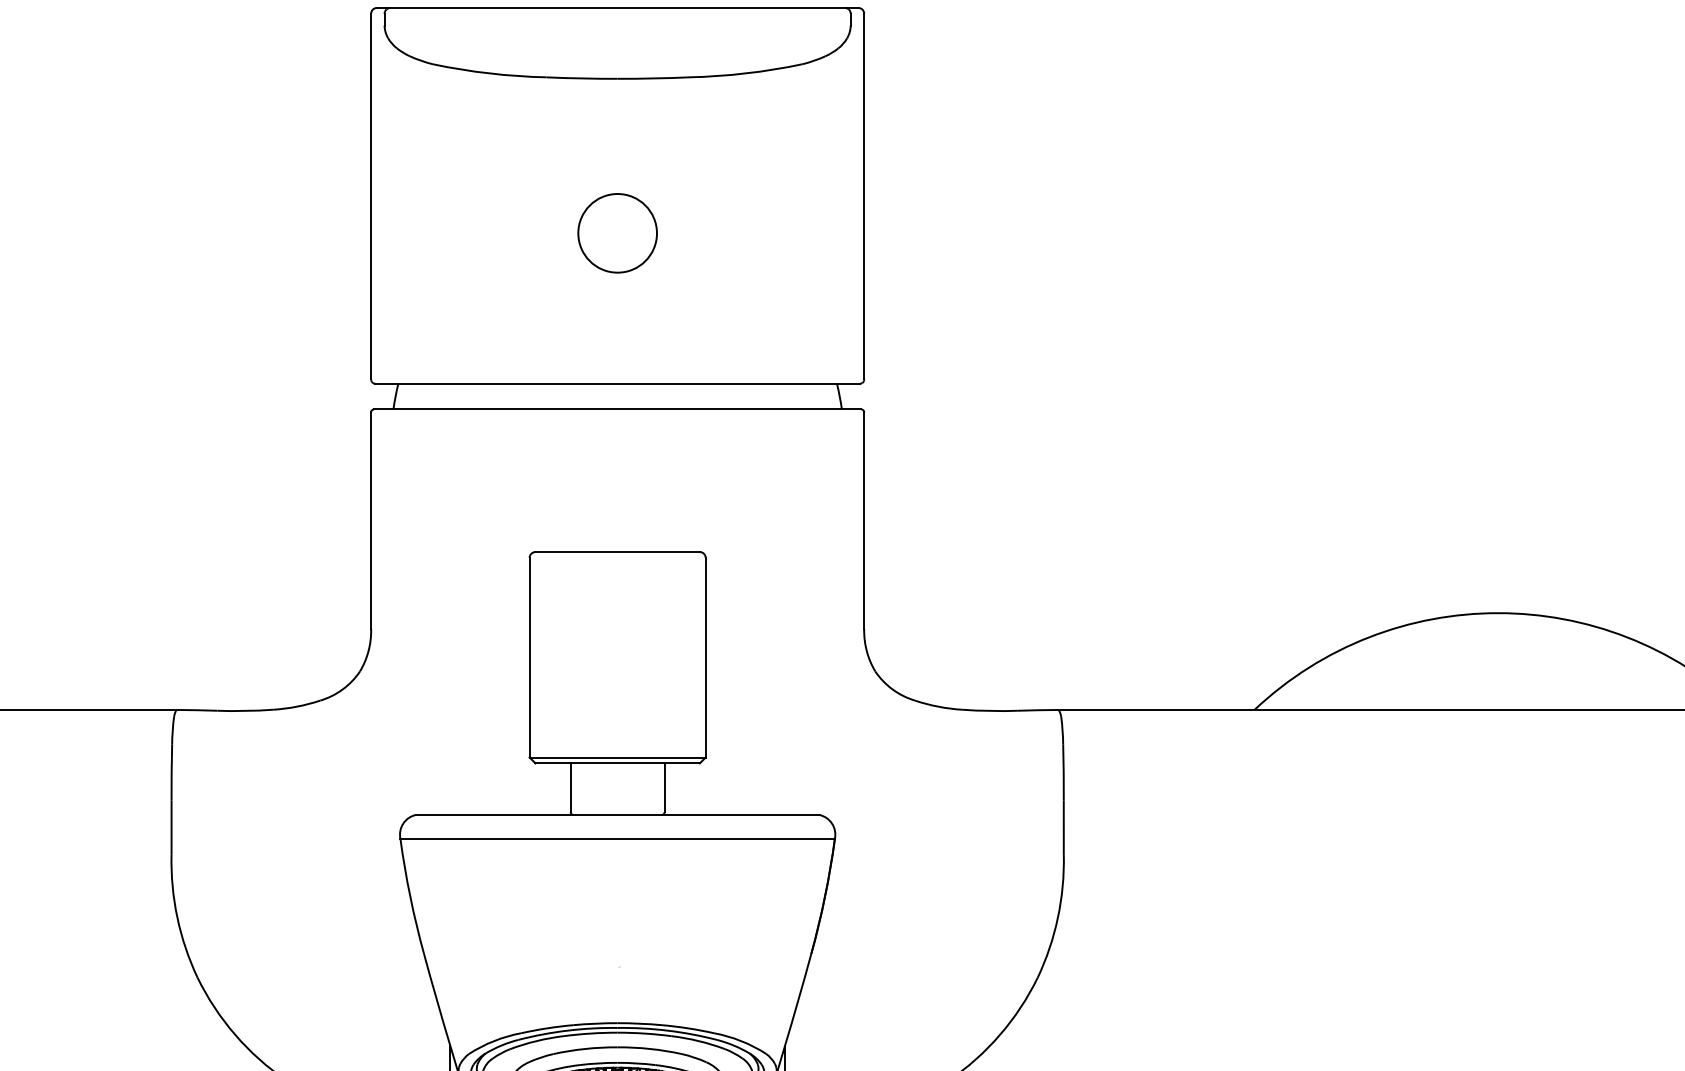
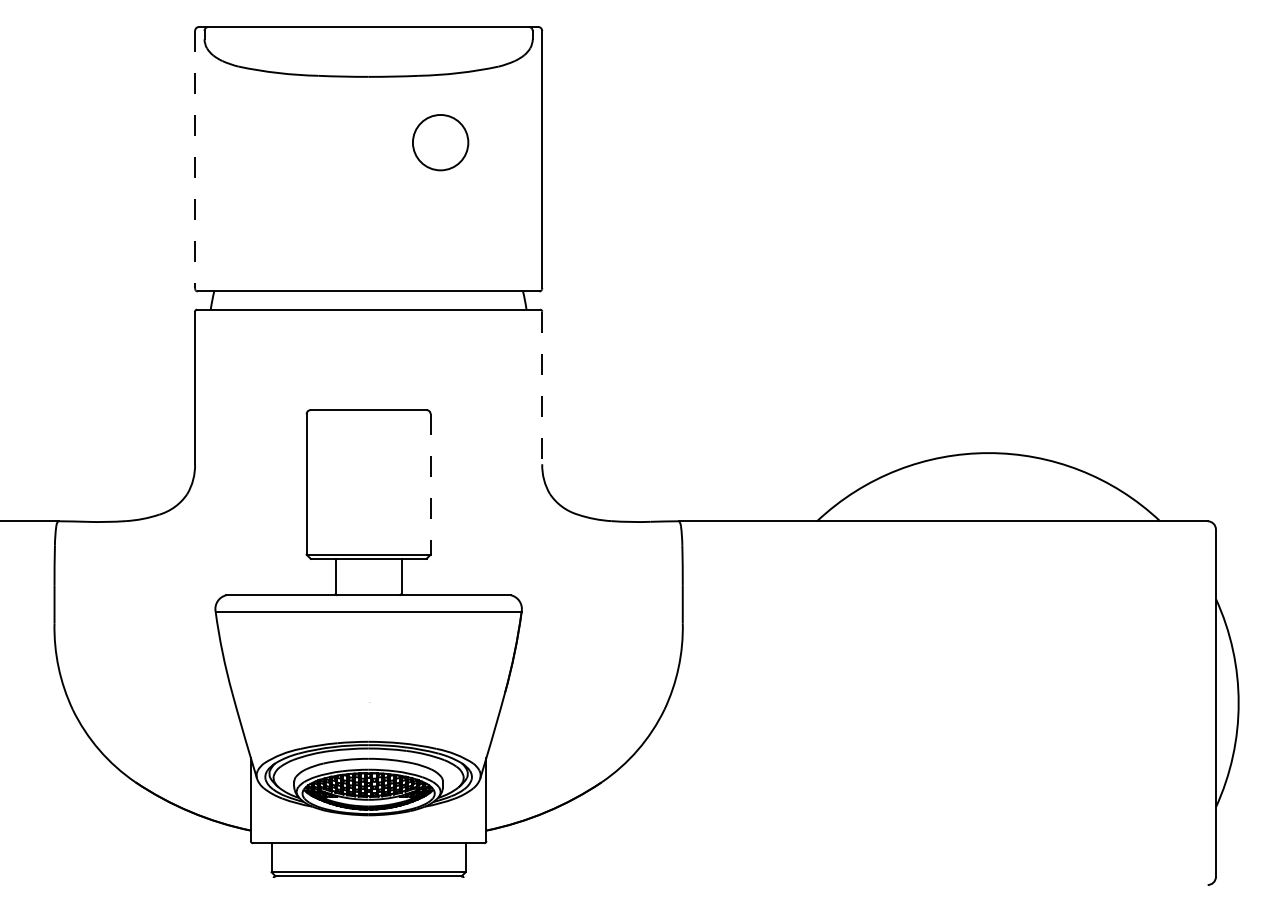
line: (371, 197) -> (195, 160), solid -> dashed
circle: (617, 233) -> (440, 142), moved
line: (864, 521) -> (542, 388), solid -> dashed
line: (705, 657) -> (430, 484), solid -> dashed

